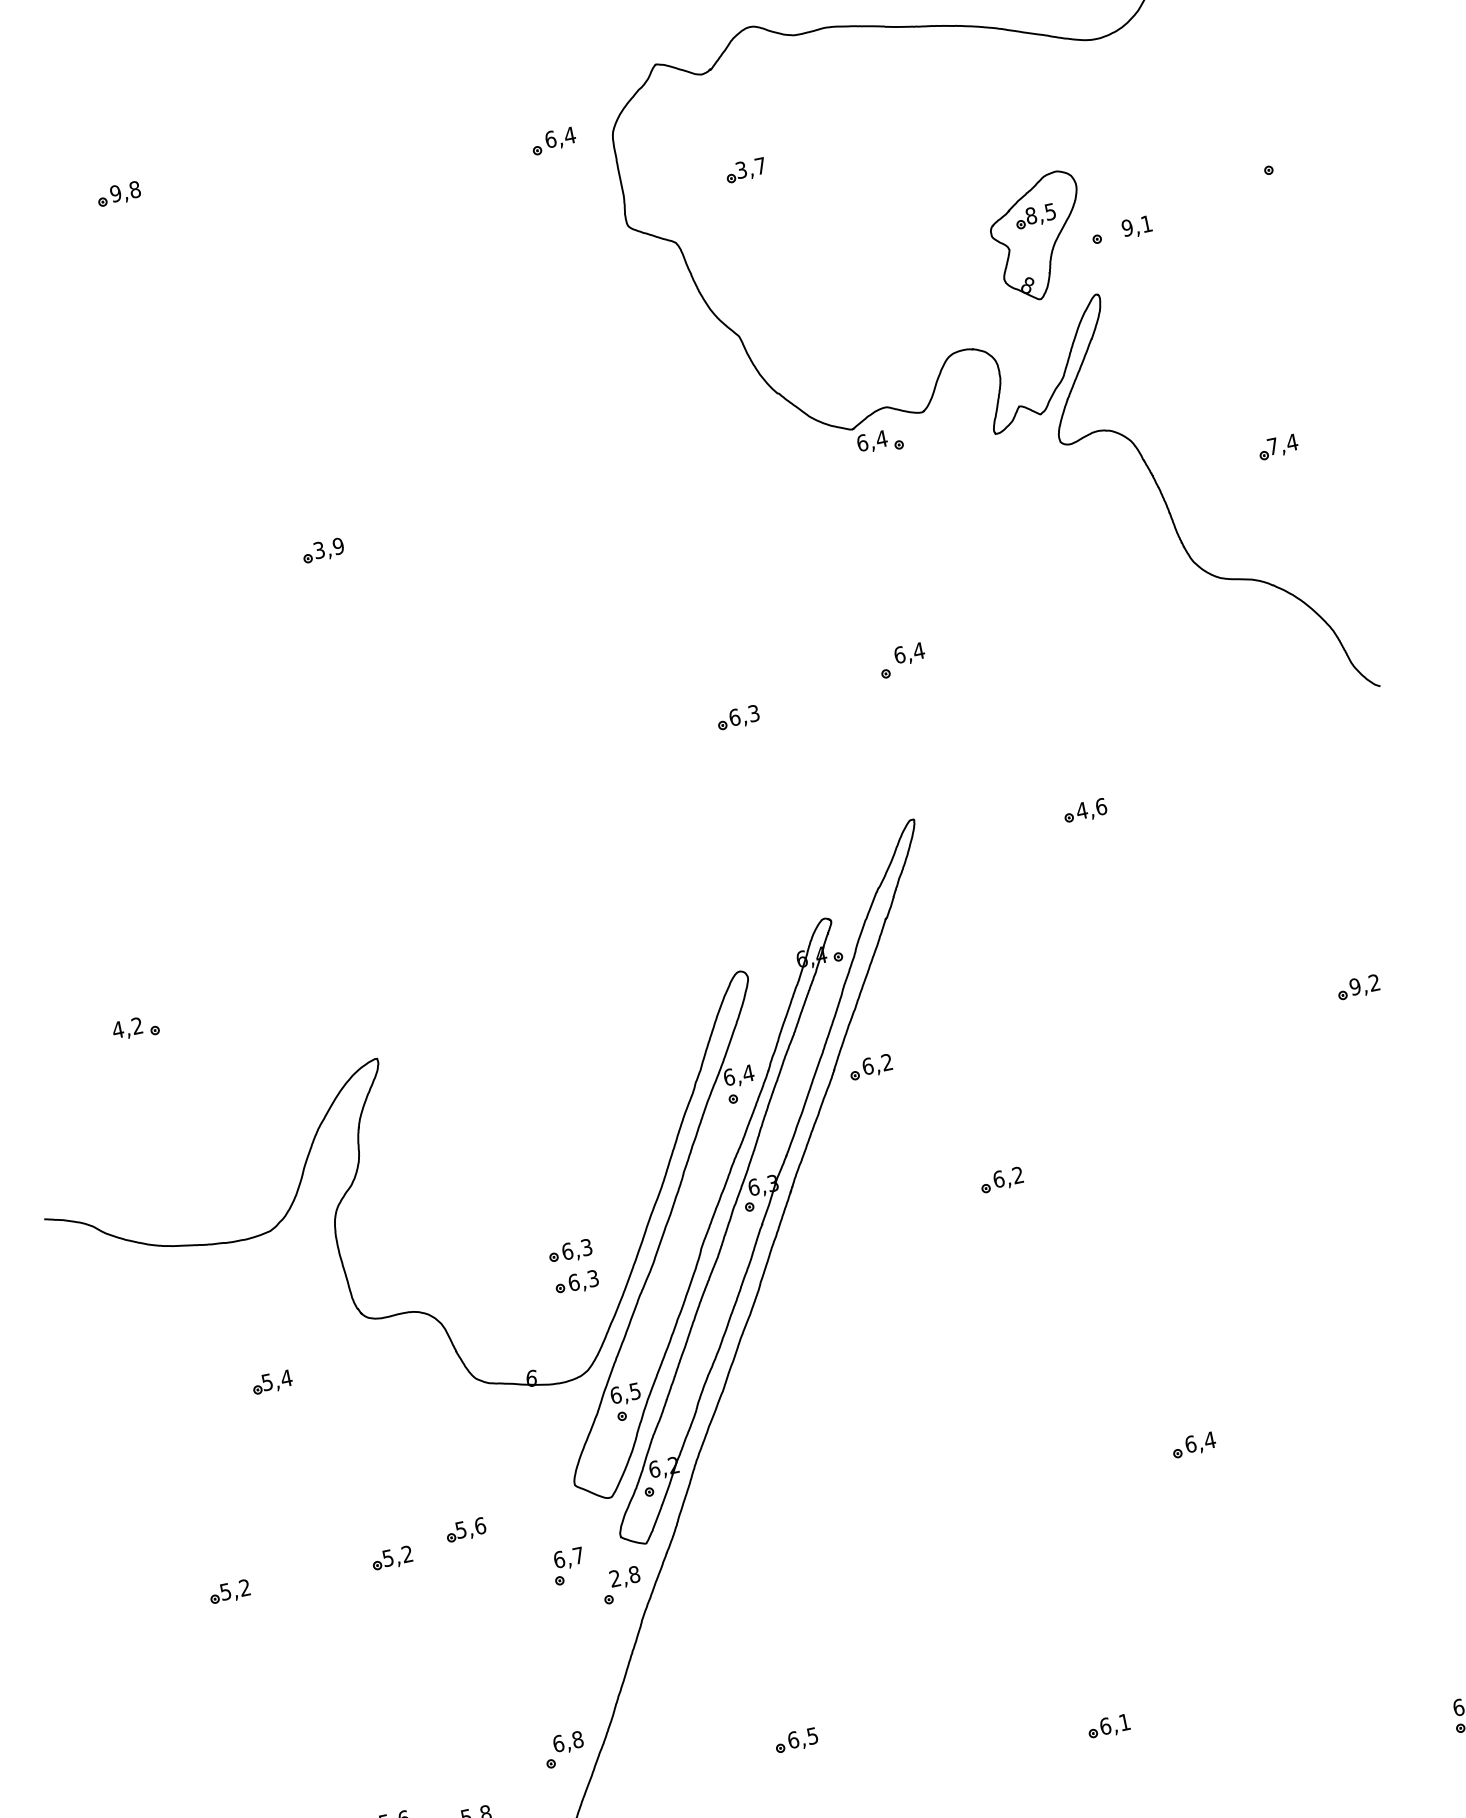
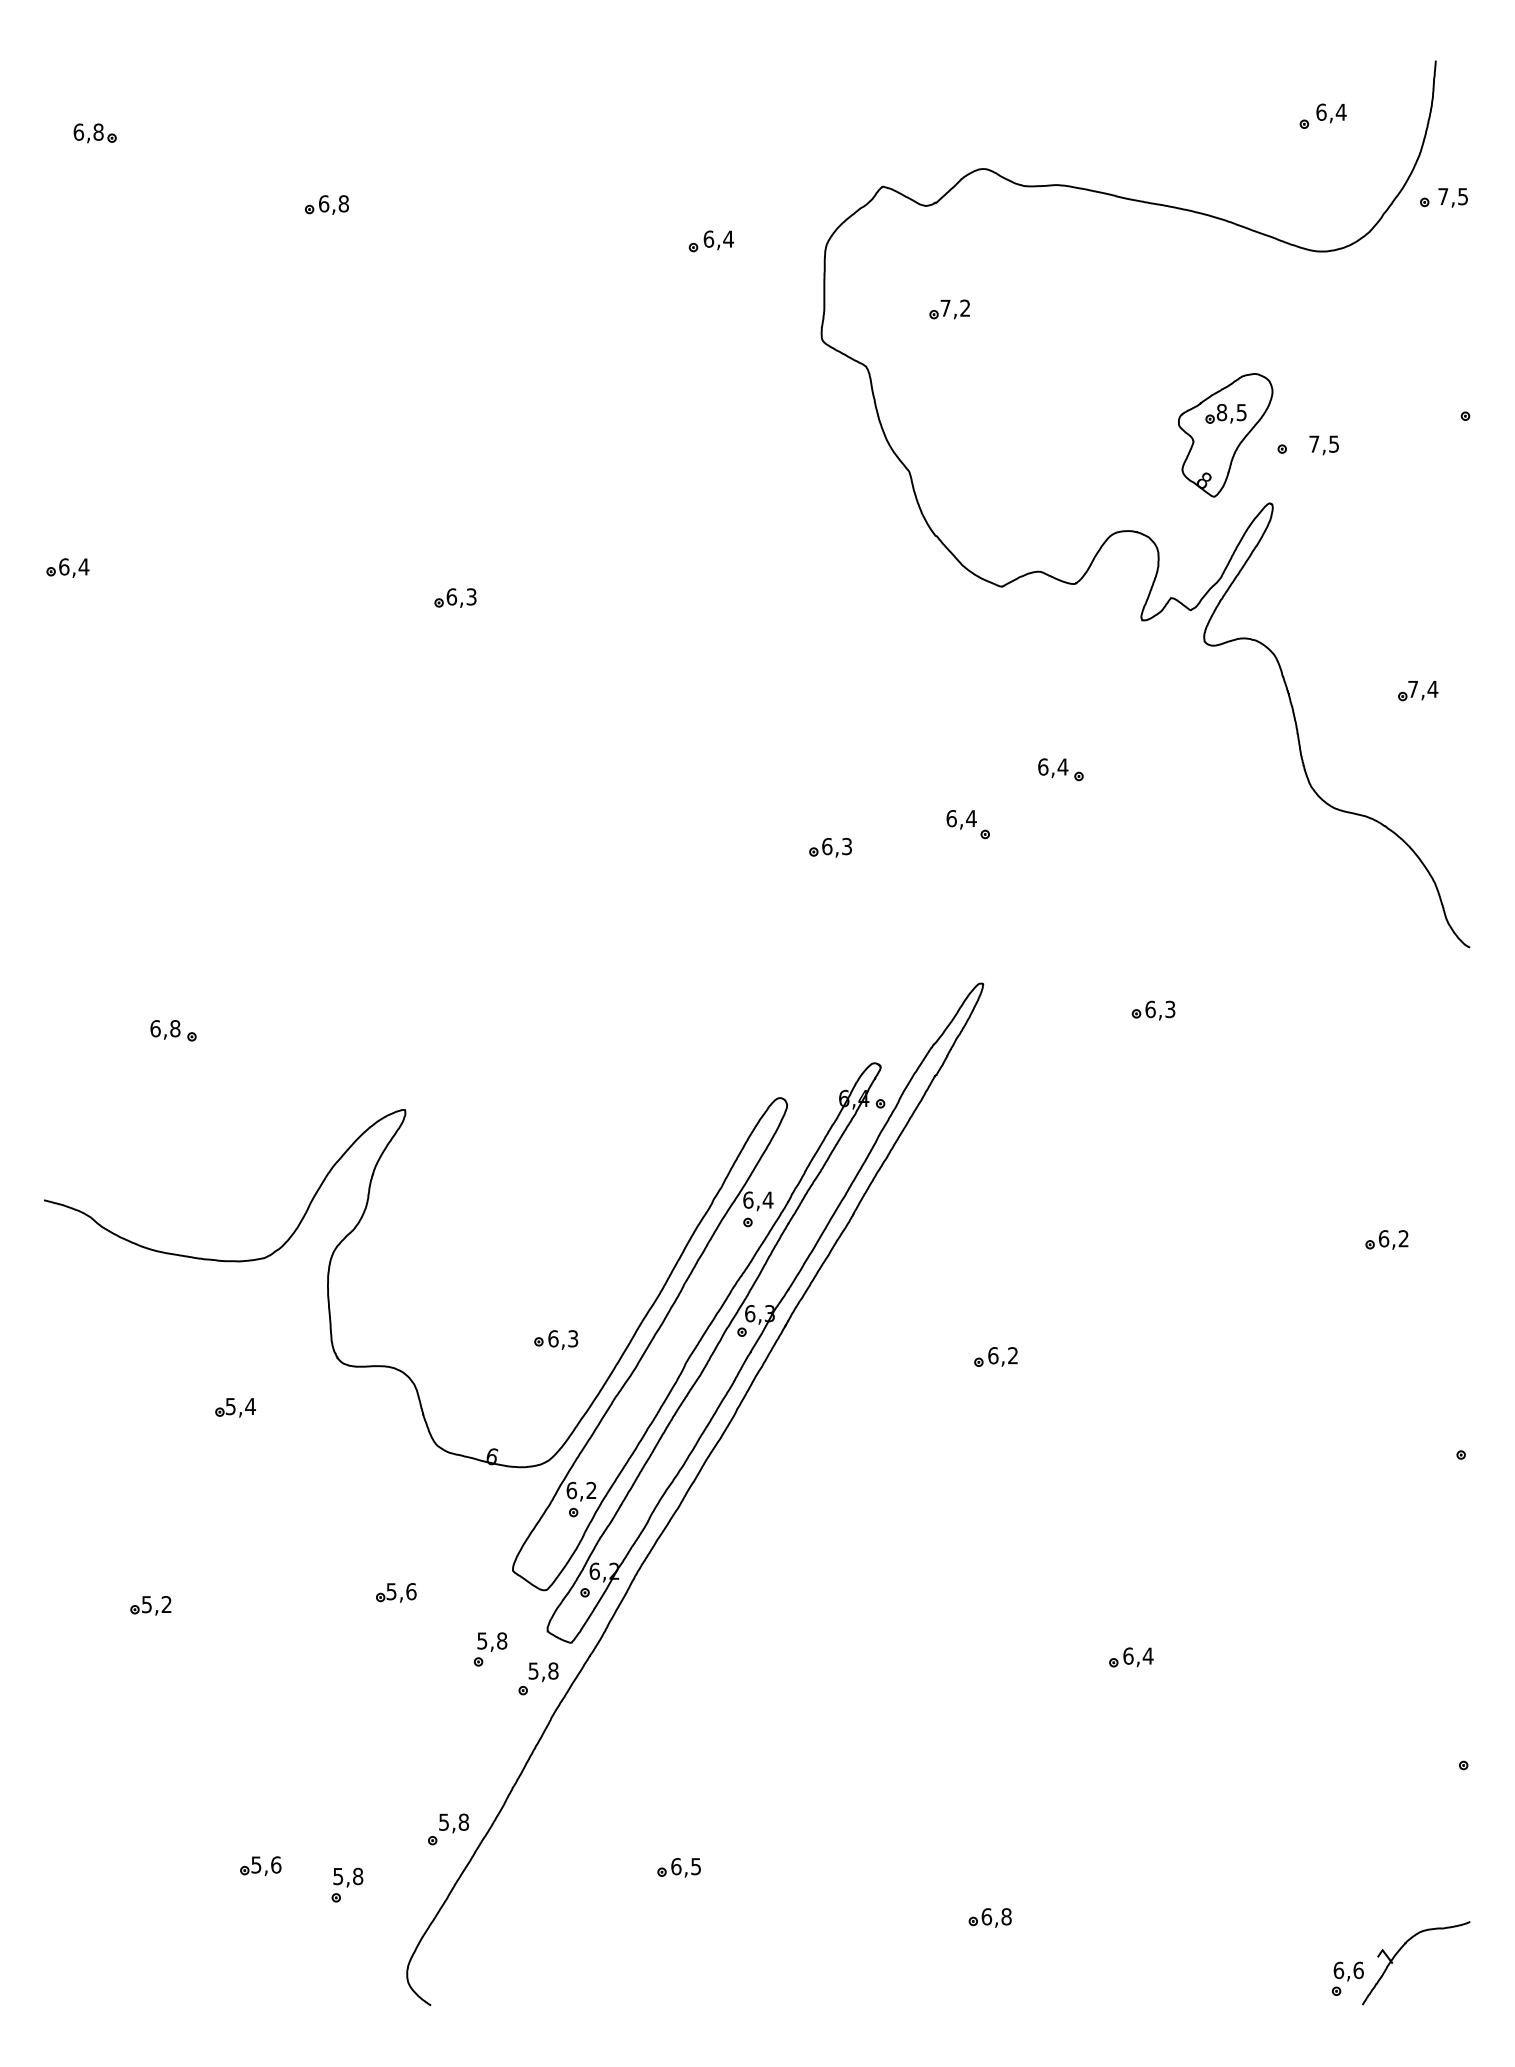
part: (553, 141) -> (711, 241), moved
text: (750, 167) -> (955, 307), 3,7 -> 7,2
text: (115, 193) -> (323, 203), 9,8 -> 6,8
text: (1136, 225) -> (1323, 443), 9,1 -> 7,5
part: (879, 441) -> (1060, 769), moved
text: (328, 547) -> (461, 596), 3,9 -> 6,3
text: (909, 653) -> (961, 819), moved
text: (1091, 808) -> (1160, 1009), 4,6 -> 6,3
text: (1354, 986) -> (1383, 1238), 9,2 -> 6,2
text: (127, 1027) -> (165, 1028), 4,2 -> 6,8
part: (870, 1066) -> (889, 1218), removed
part: (577, 1282) -> (556, 1371), removed
text: (635, 1391) -> (591, 1490), 6,5 -> 6,2
text: (569, 1557) -> (492, 1640), 6,7 -> 5,8
part: (391, 1558) -> (317, 1605), removed
text: (615, 1578) -> (533, 1670), 2,8 -> 5,8
text: (1124, 1722) -> (1006, 1916), 6,1 -> 6,8
text: (558, 1742) -> (444, 1821), 6,8 -> 5,8

